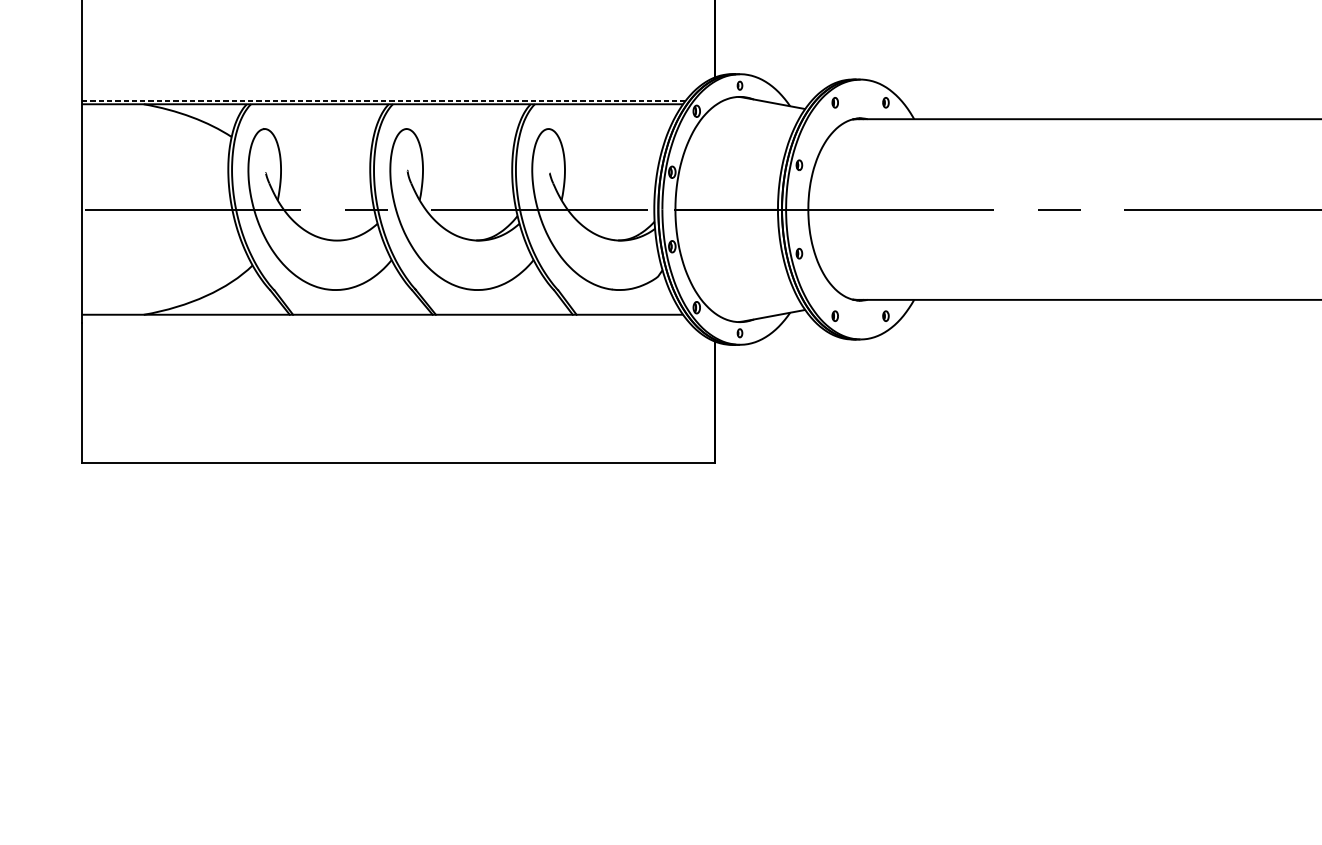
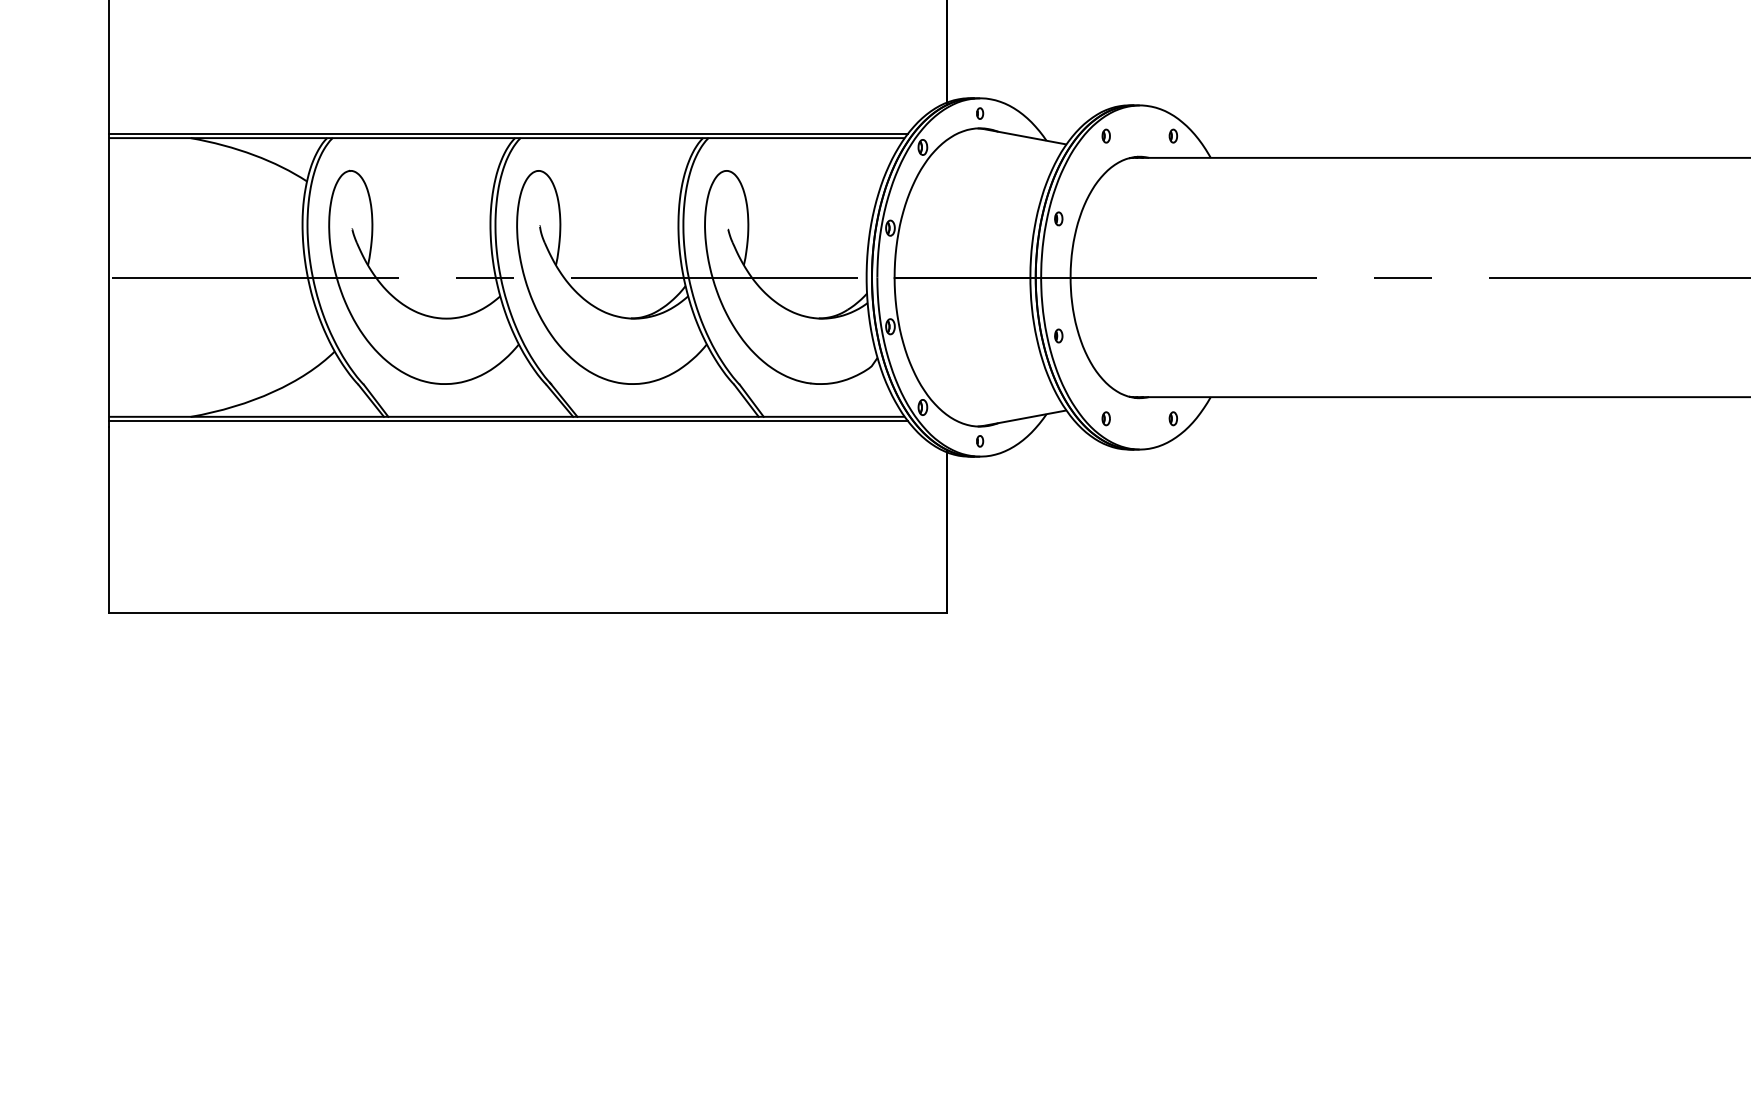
line: (383, 100) -> (508, 133), dashed -> solid
line: (383, 318) -> (507, 421), added

